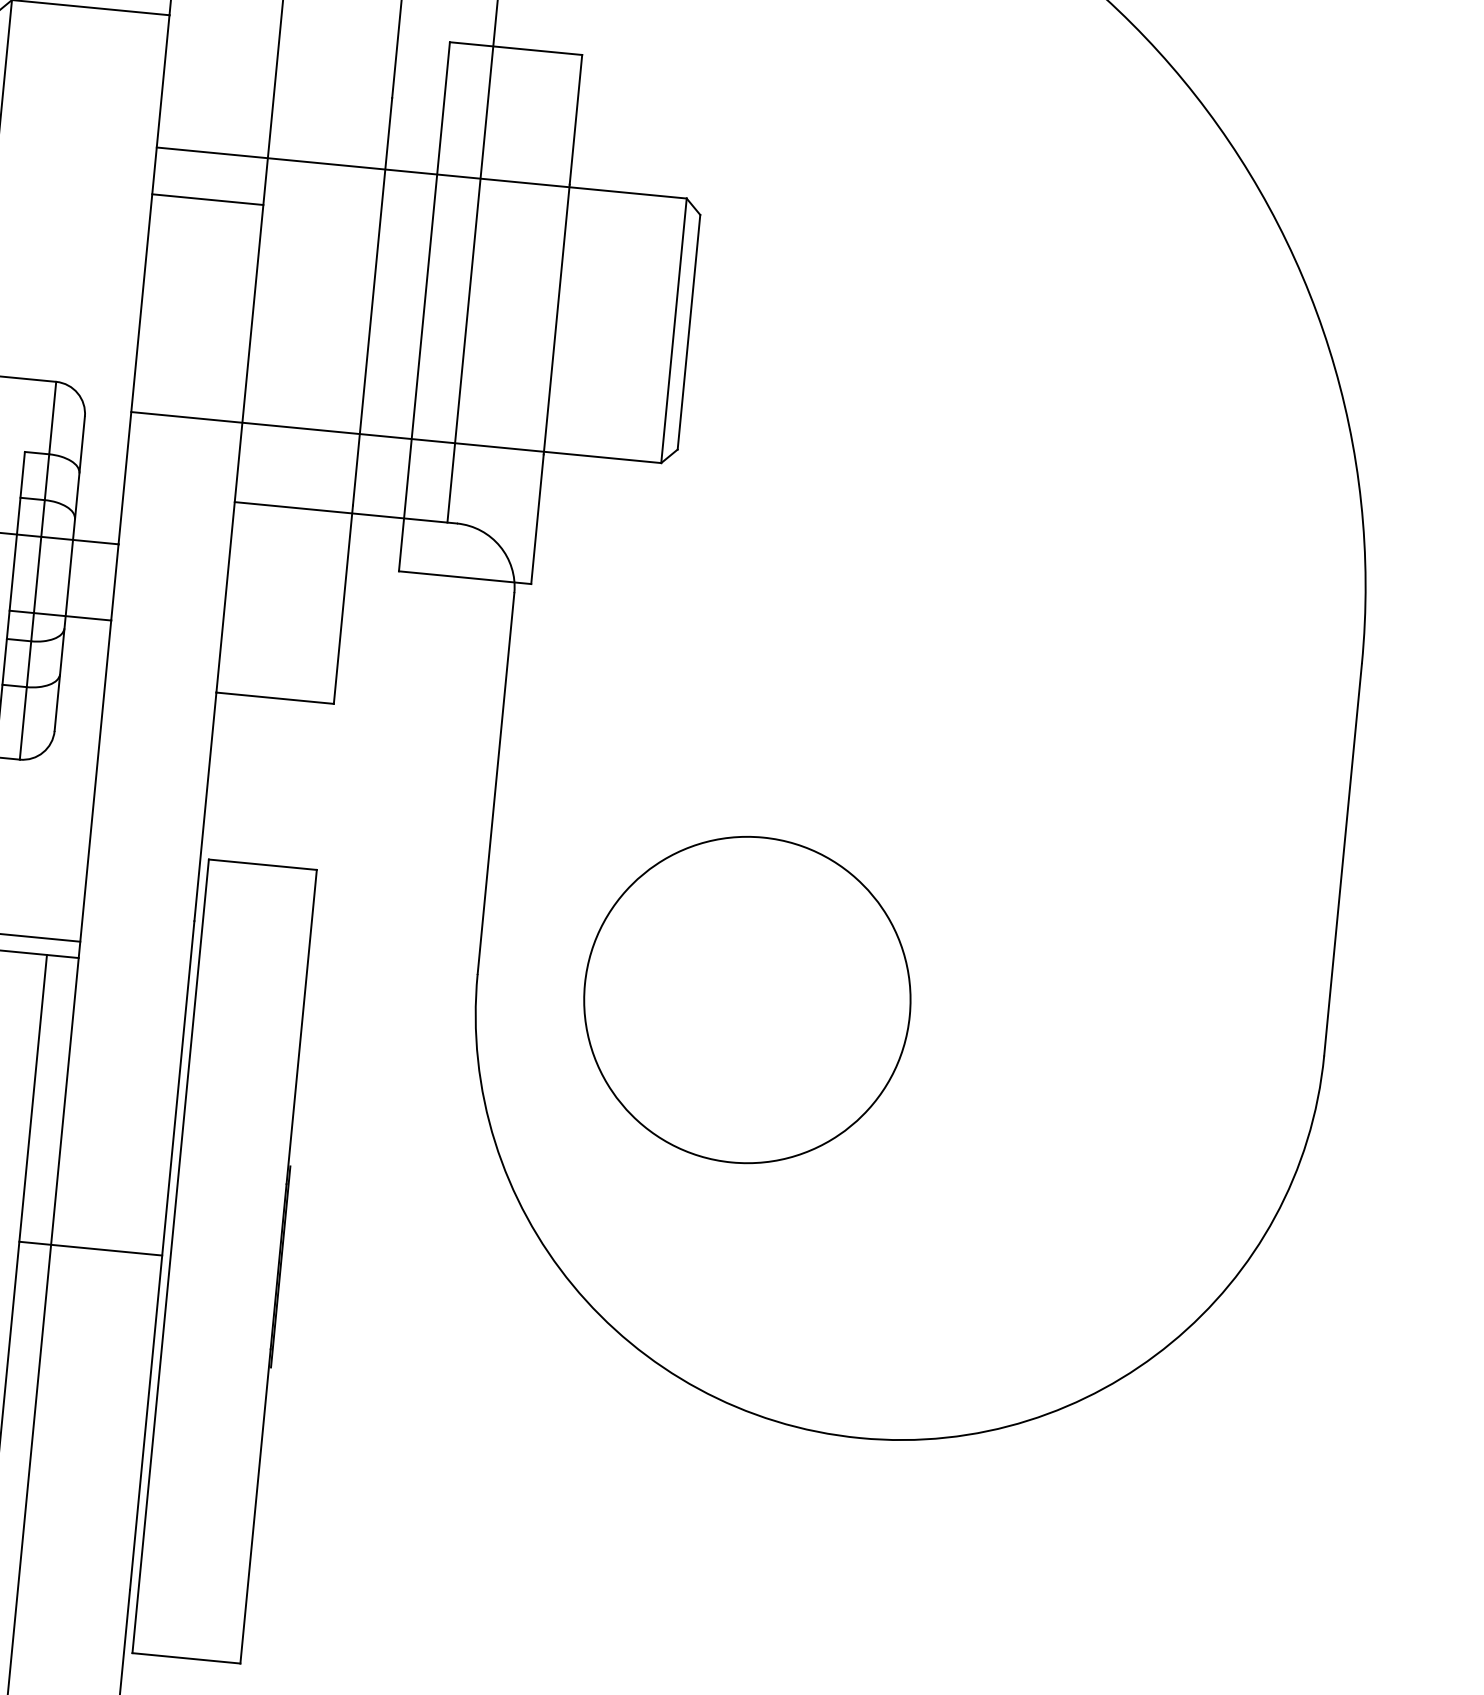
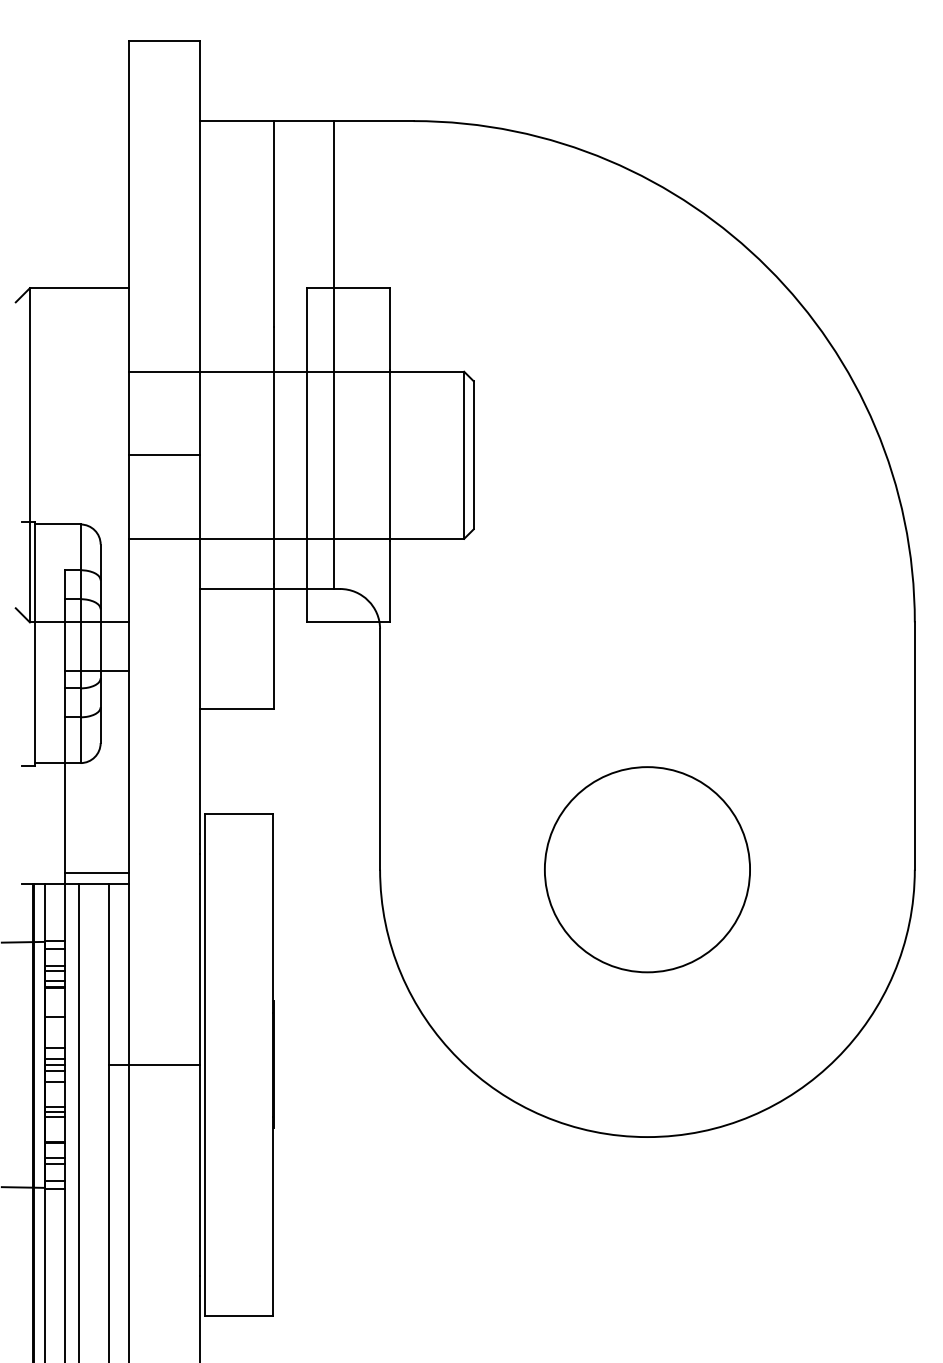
line: (207, 199) -> (164, 455), moved
circle: (747, 999) -> (647, 869), moved

